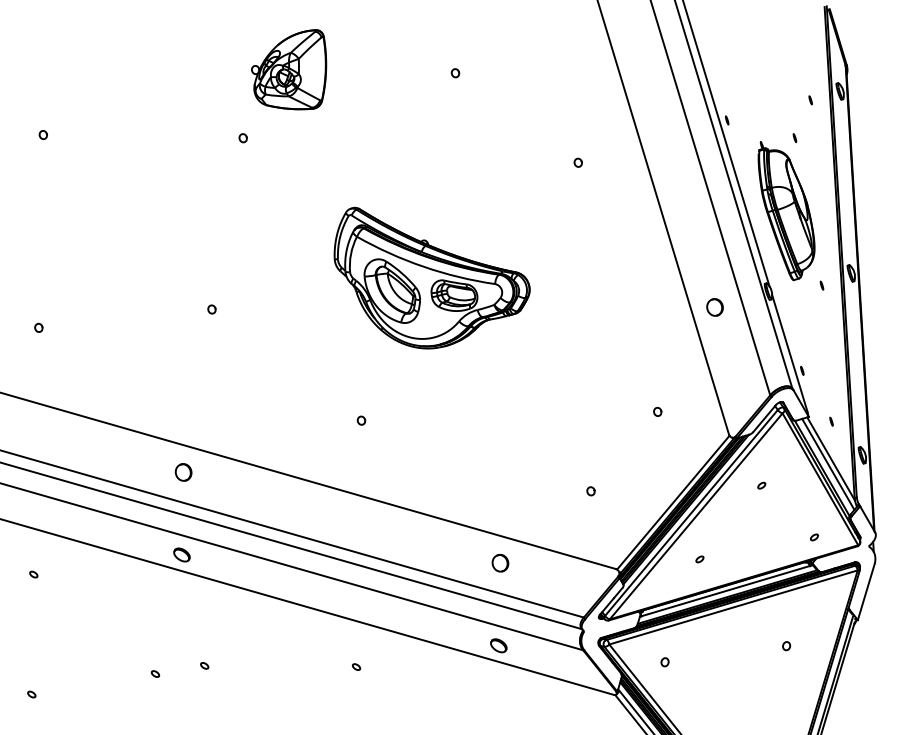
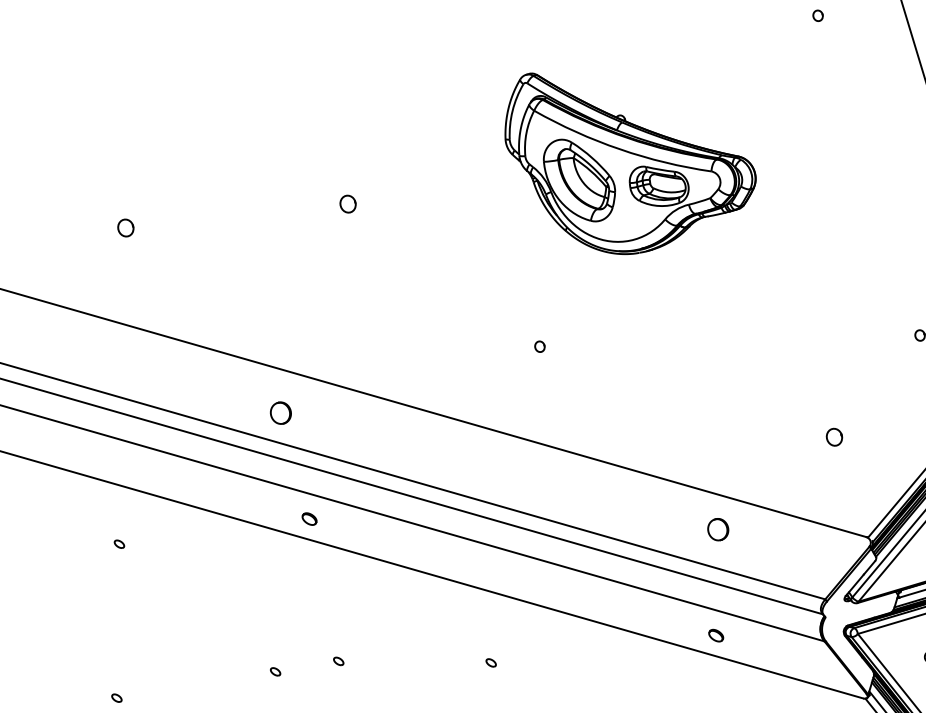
part: (211, 309) -> (347, 204), size x1.6
part: (38, 327) -> (125, 227), size x1.6
part: (183, 472) -> (280, 413), moved
part: (590, 491) -> (833, 437), size x1.6
part: (181, 554) -> (308, 518), size x0.7
part: (498, 645) -> (715, 635), size x0.7
part: (356, 666) -> (491, 662), moved

